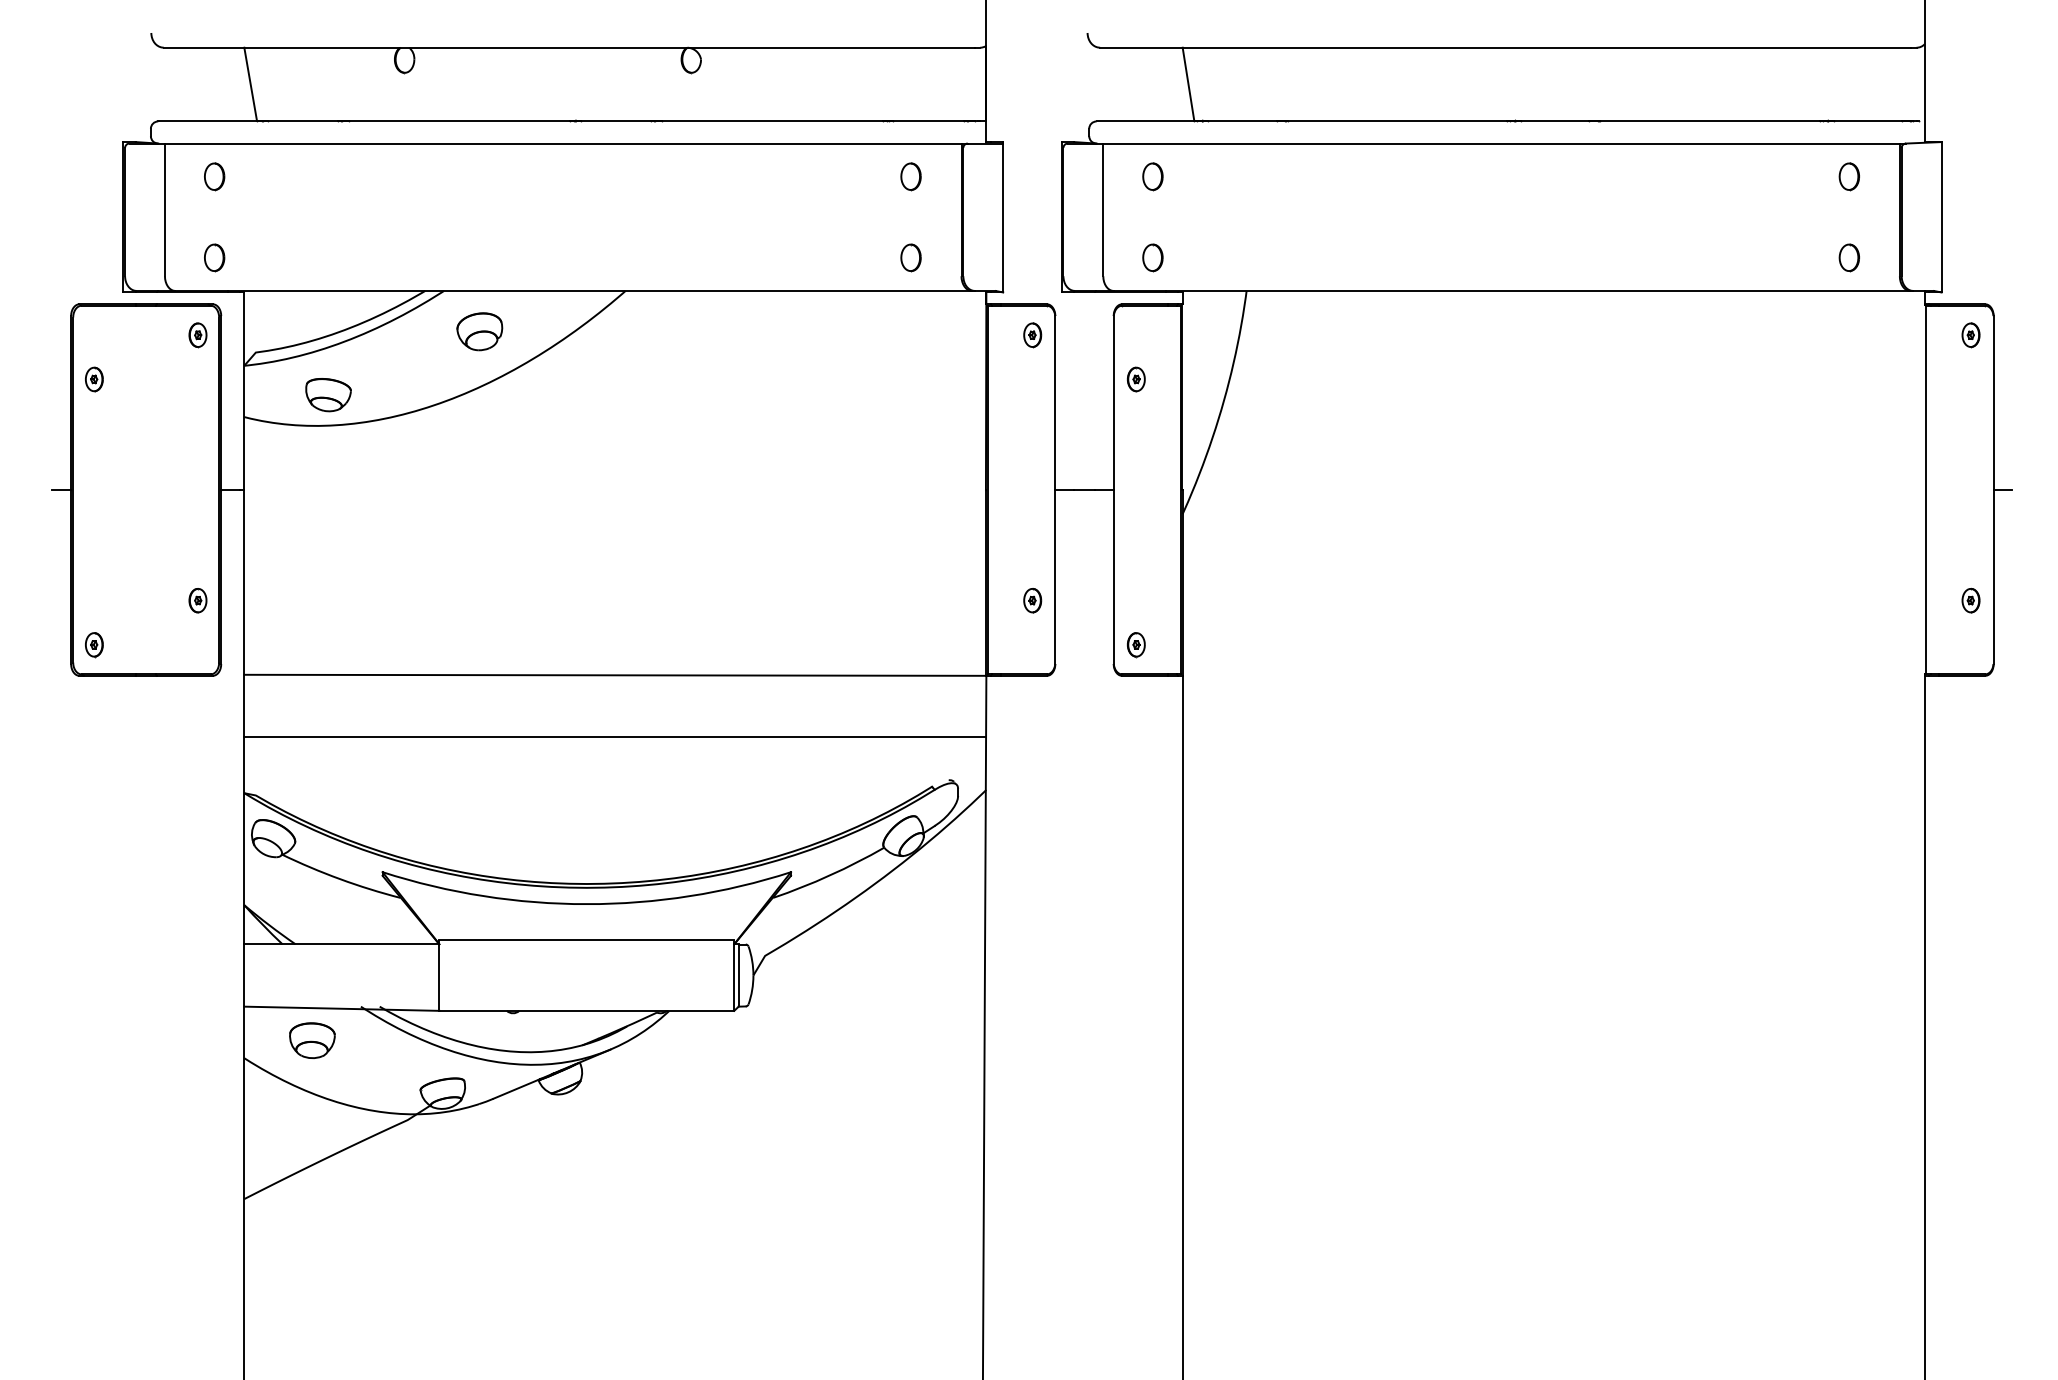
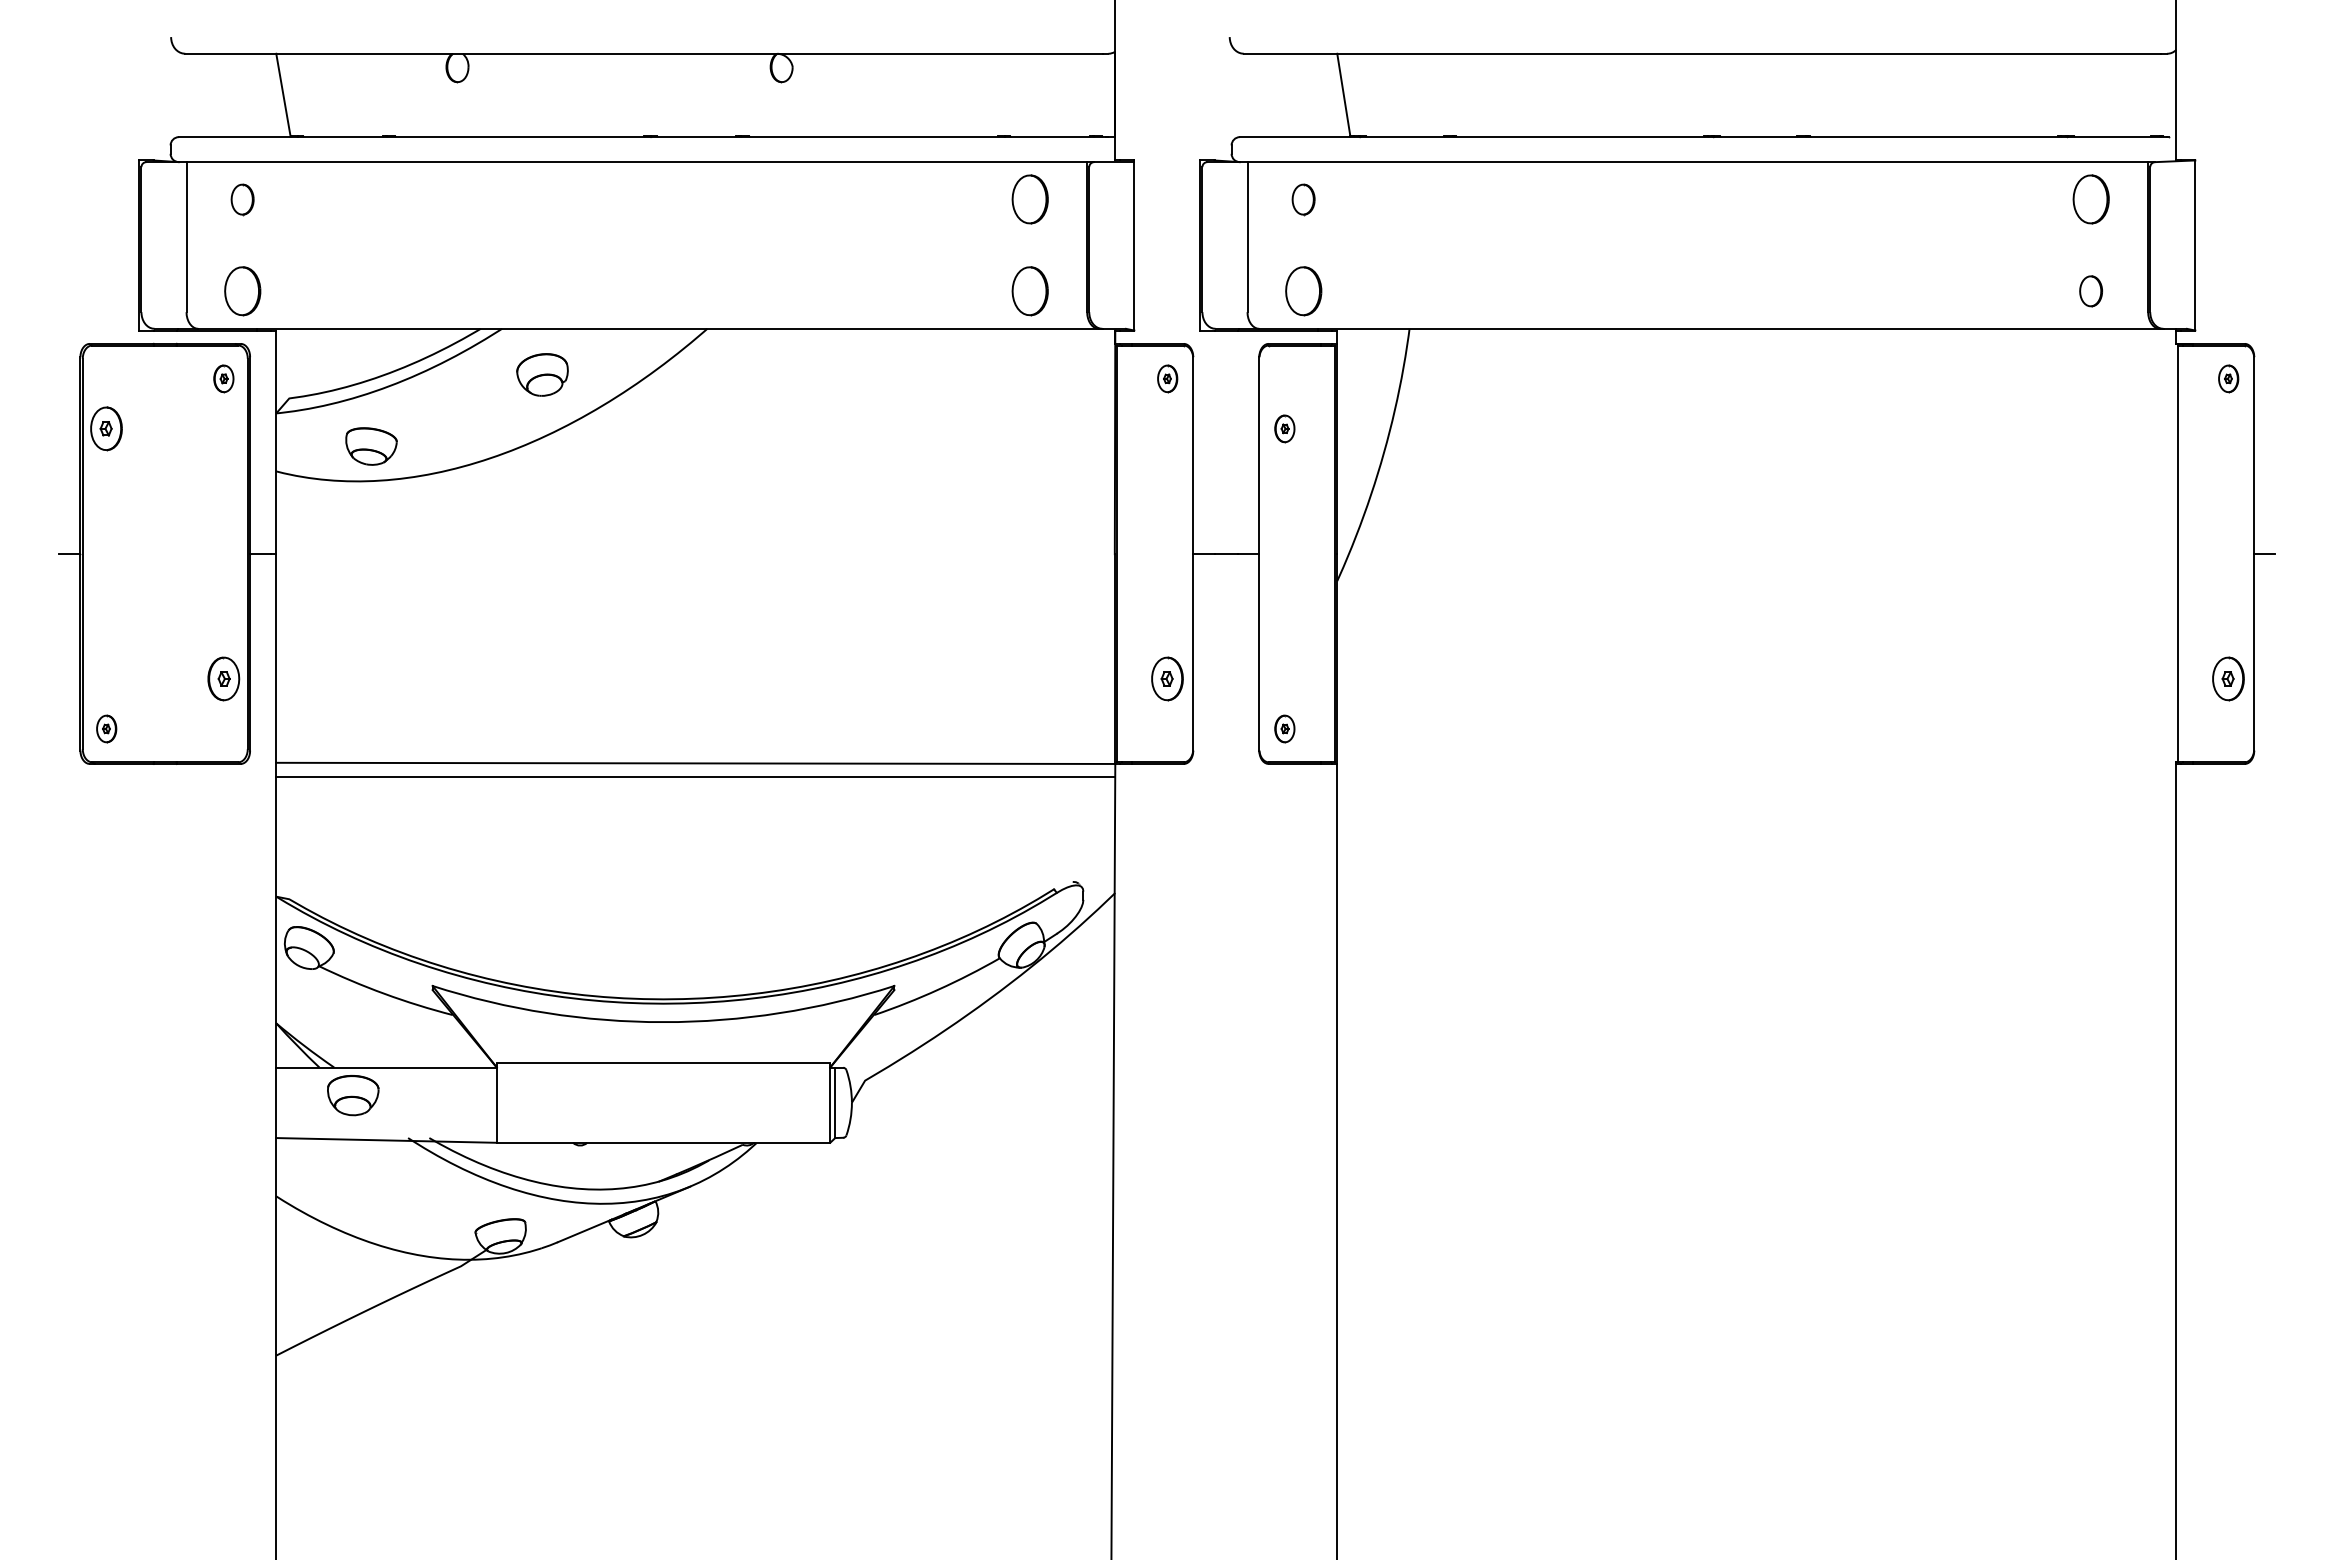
part: (910, 176) -> (1029, 199), size x1.6
part: (1848, 176) -> (2090, 199), size x1.6
part: (214, 257) -> (242, 291), size x1.6
part: (910, 257) -> (1029, 291), size x1.6
part: (1152, 257) -> (1303, 291), size x1.6
part: (94, 379) -> (106, 428), size x1.6
part: (197, 600) -> (223, 678), size x1.6
part: (1032, 600) -> (1167, 678), size x1.6
part: (1970, 600) -> (2228, 678), size x1.6
line: (615, 737) -> (695, 777), moved
part: (312, 1040) -> (353, 1095), moved

